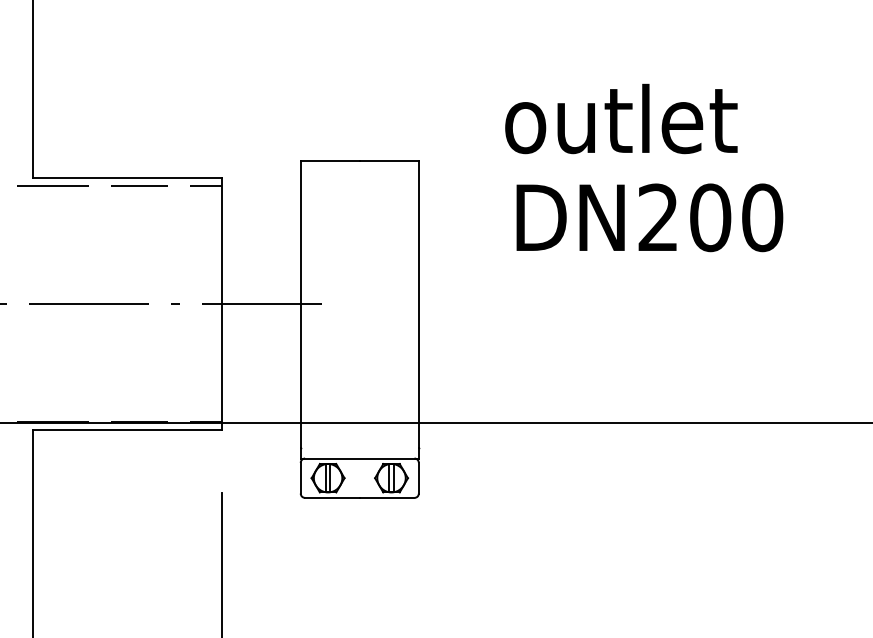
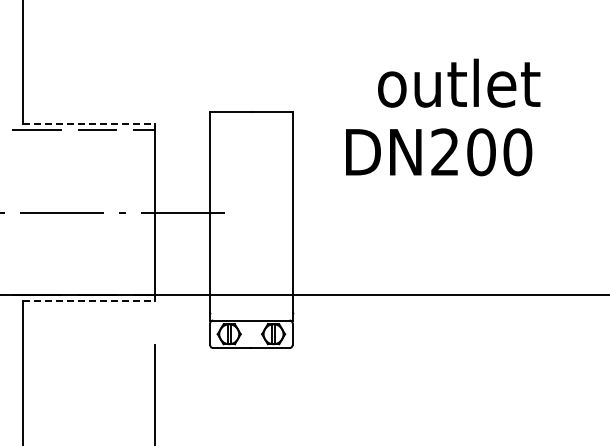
text: (621, 117) -> (459, 82), moved
line: (128, 178) -> (89, 124), solid -> dashed
text: (650, 218) -> (439, 152), moved
line: (128, 429) -> (89, 300), solid -> dashed

